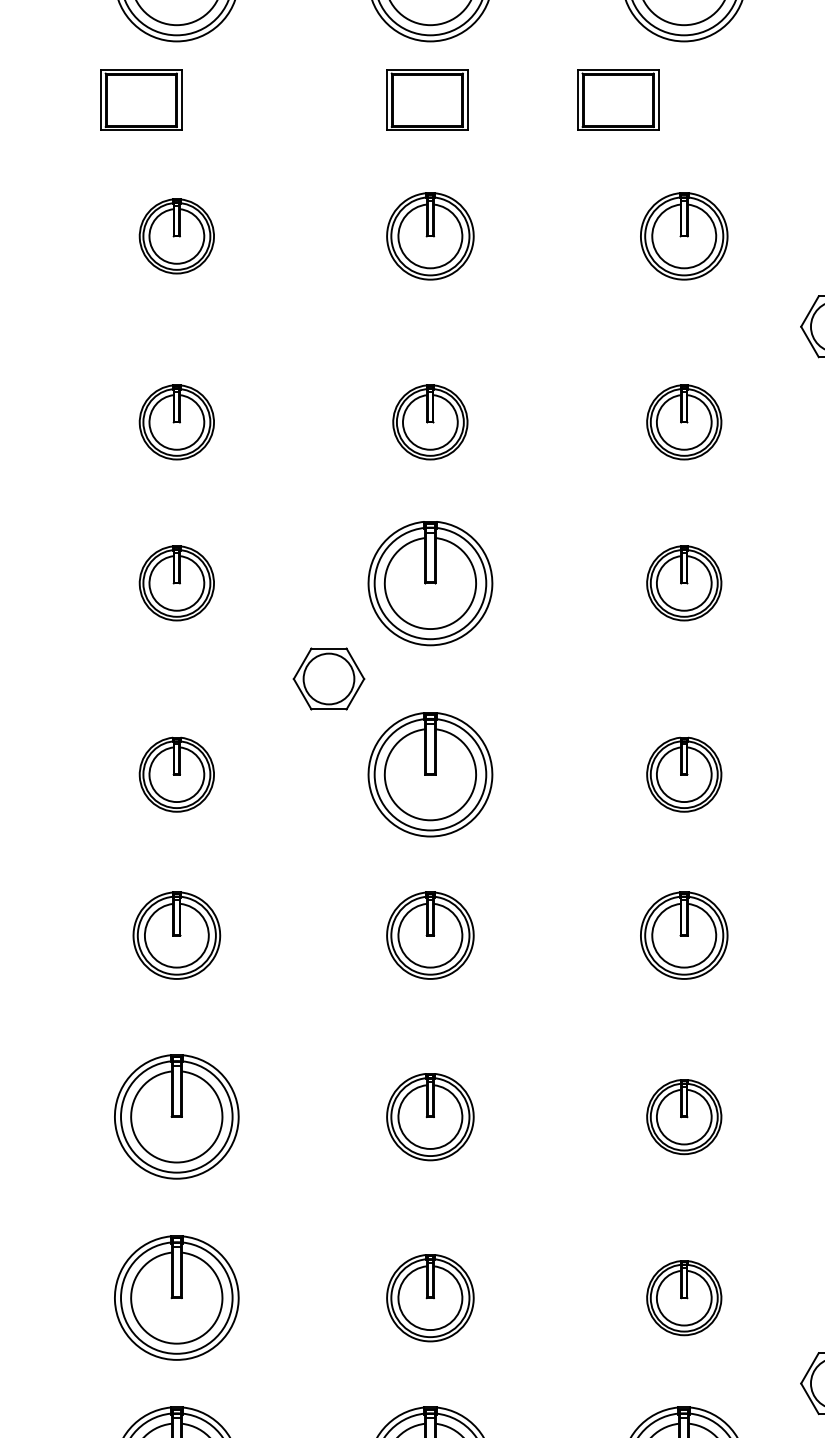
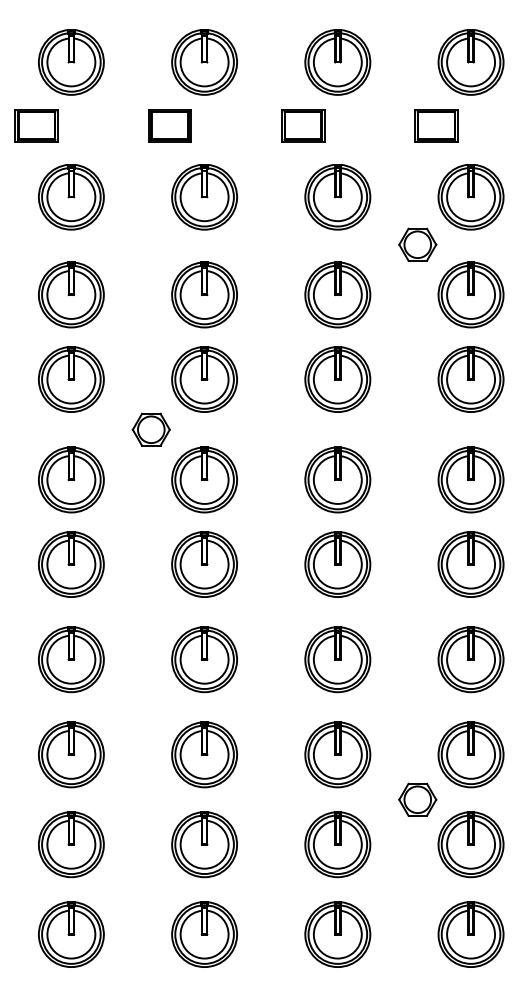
part: (140, 99) -> (36, 125), moved
part: (426, 99) -> (169, 125), moved
part: (177, 236) -> (71, 197), size x1.67
part: (430, 236) -> (204, 197), size x1.43
part: (683, 236) -> (337, 197), size x1.43
part: (177, 421) -> (71, 294), size x1.67
part: (430, 421) -> (204, 294), size x1.67
part: (683, 421) -> (337, 294), size x1.67
part: (177, 583) -> (71, 379), size x1.67
part: (683, 583) -> (337, 379), size x1.67
part: (177, 773) -> (71, 479), size x1.67
part: (683, 773) -> (337, 479), size x1.67
part: (177, 935) -> (71, 564), size x1.43
part: (430, 935) -> (204, 564), size x1.43
part: (683, 935) -> (337, 564), size x1.43
part: (430, 1116) -> (204, 659), size x1.43
part: (683, 1116) -> (337, 659), size x1.67
part: (430, 1297) -> (204, 754), size x1.43
part: (683, 1297) -> (337, 754), size x1.67

